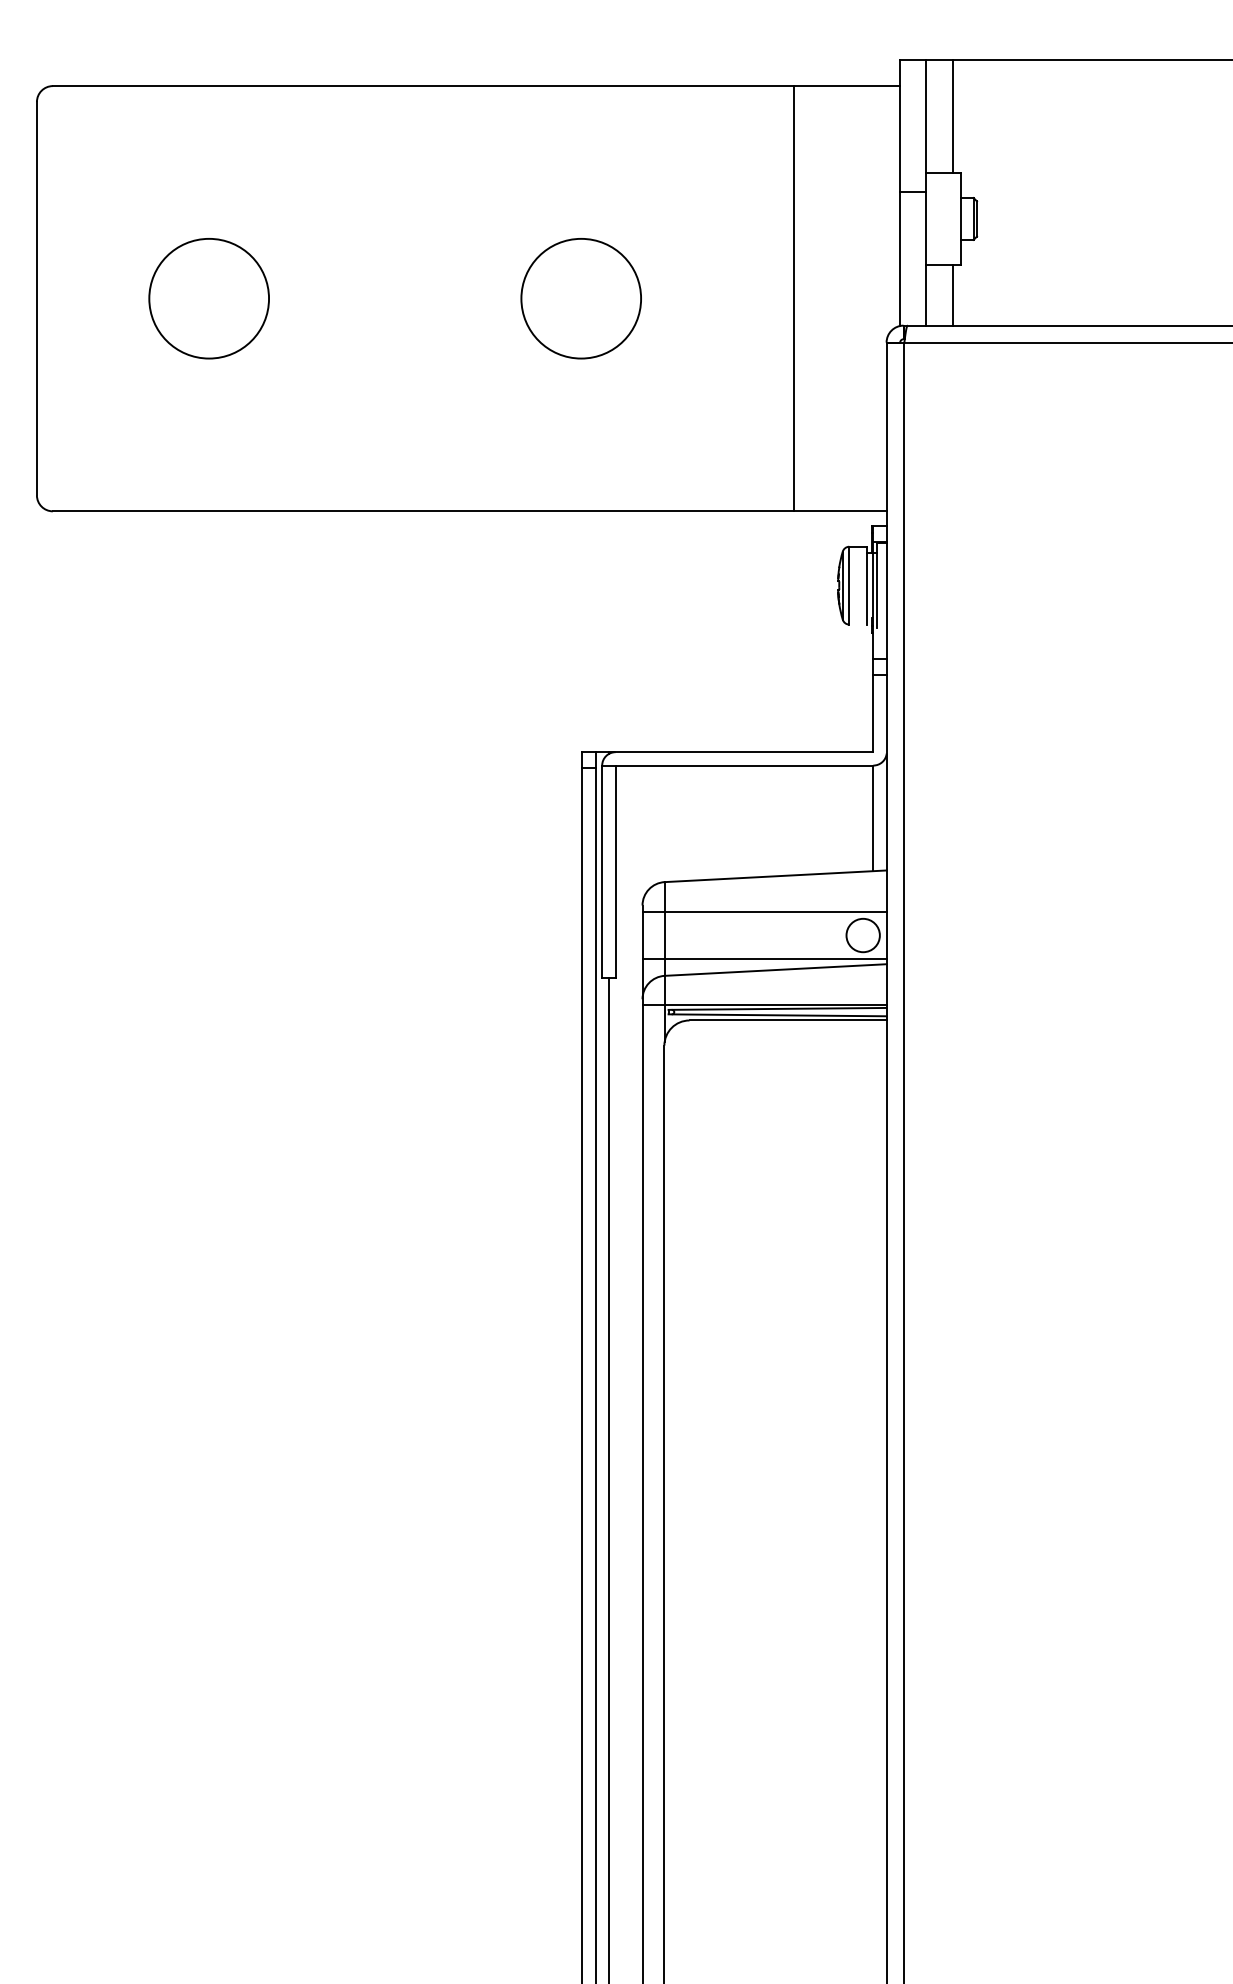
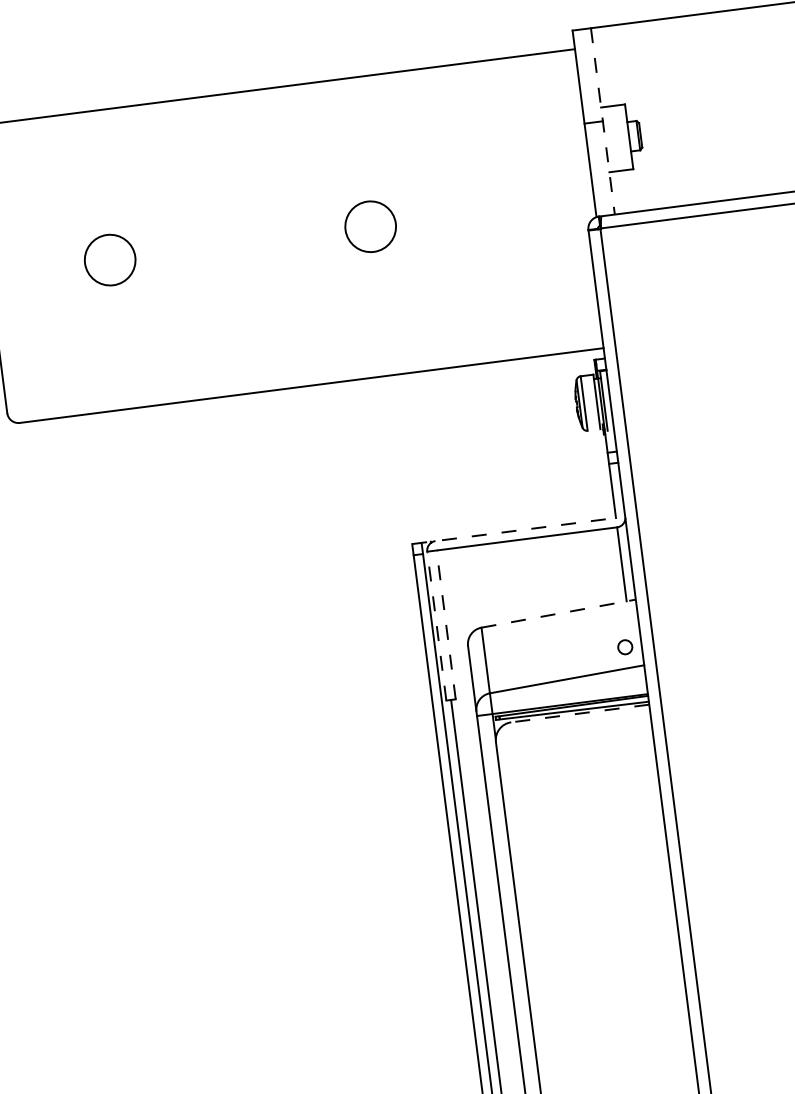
line: (952, 115) -> (614, 65), removed
line: (926, 193) -> (603, 122), solid -> dashed
line: (952, 295) -> (630, 191), removed
circle: (208, 298) -> (109, 259), size x0.6
circle: (580, 298) -> (370, 226), size x0.6
line: (793, 298) -> (519, 207), removed
line: (728, 752) -> (514, 531), solid -> dashed
line: (602, 871) -> (437, 625), solid -> dashed
line: (615, 871) -> (446, 624), solid -> dashed
line: (776, 876) -> (559, 613), solid -> dashed
line: (764, 911) -> (554, 639), removed
circle: (862, 935) -> (624, 647), size x0.6
line: (764, 959) -> (558, 672), removed
line: (788, 1020) -> (580, 713), solid -> dashed

